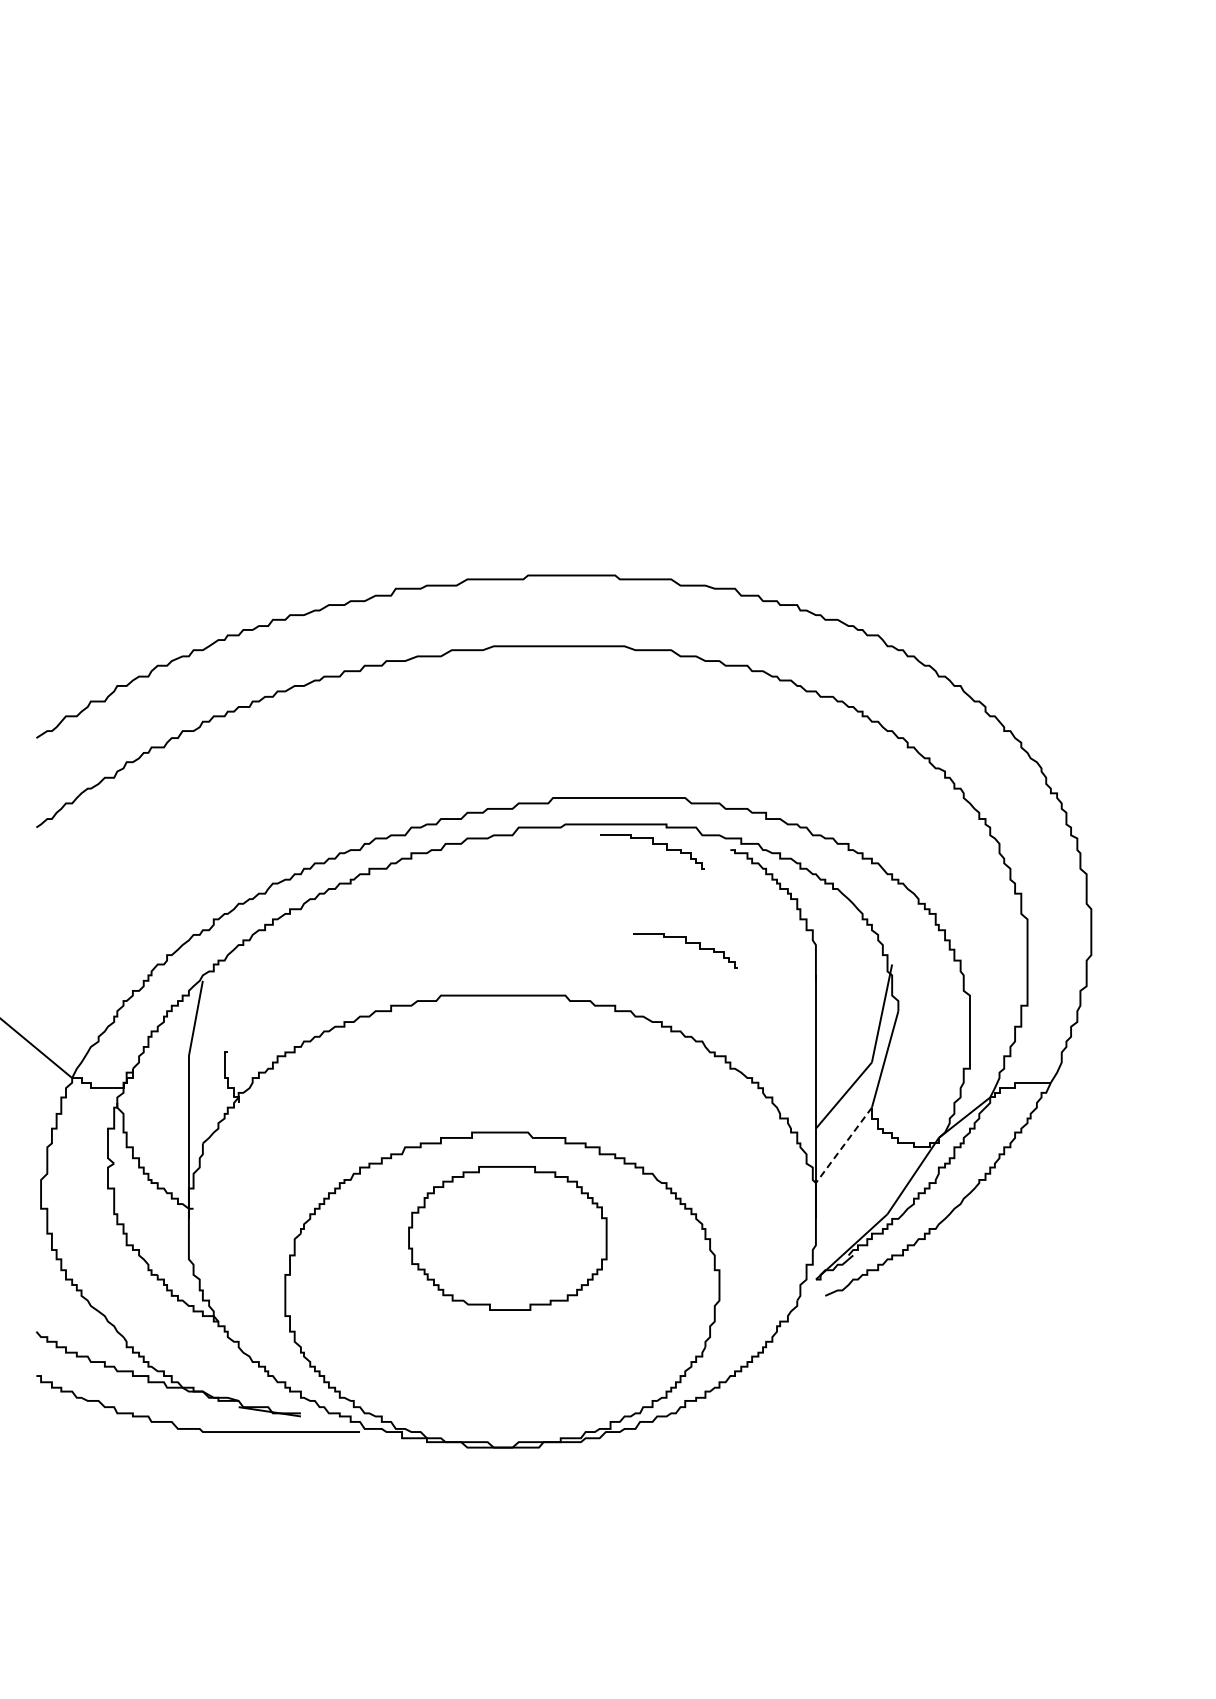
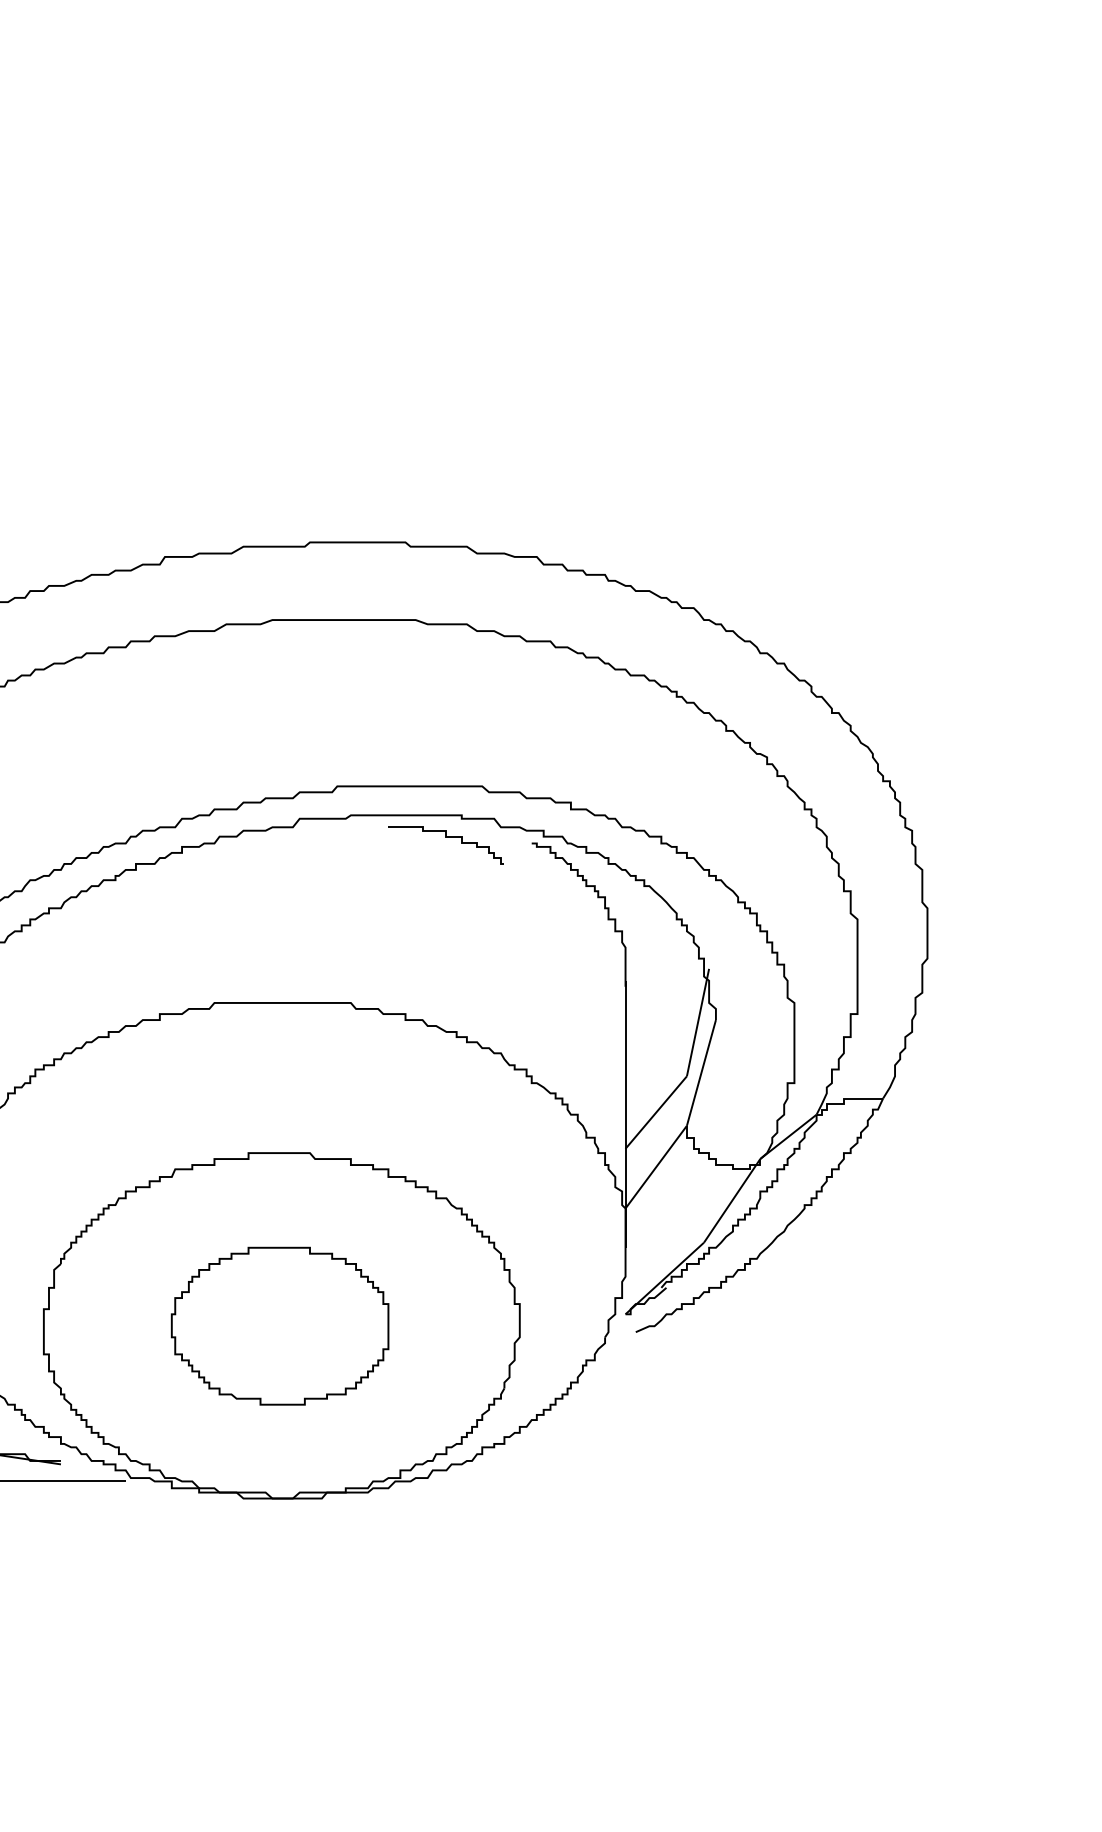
curve: (685, 943) -> (482, 945), removed
line: (843, 1145) -> (655, 1167), dashed -> solid
part: (507, 1238) -> (279, 1326), moved

